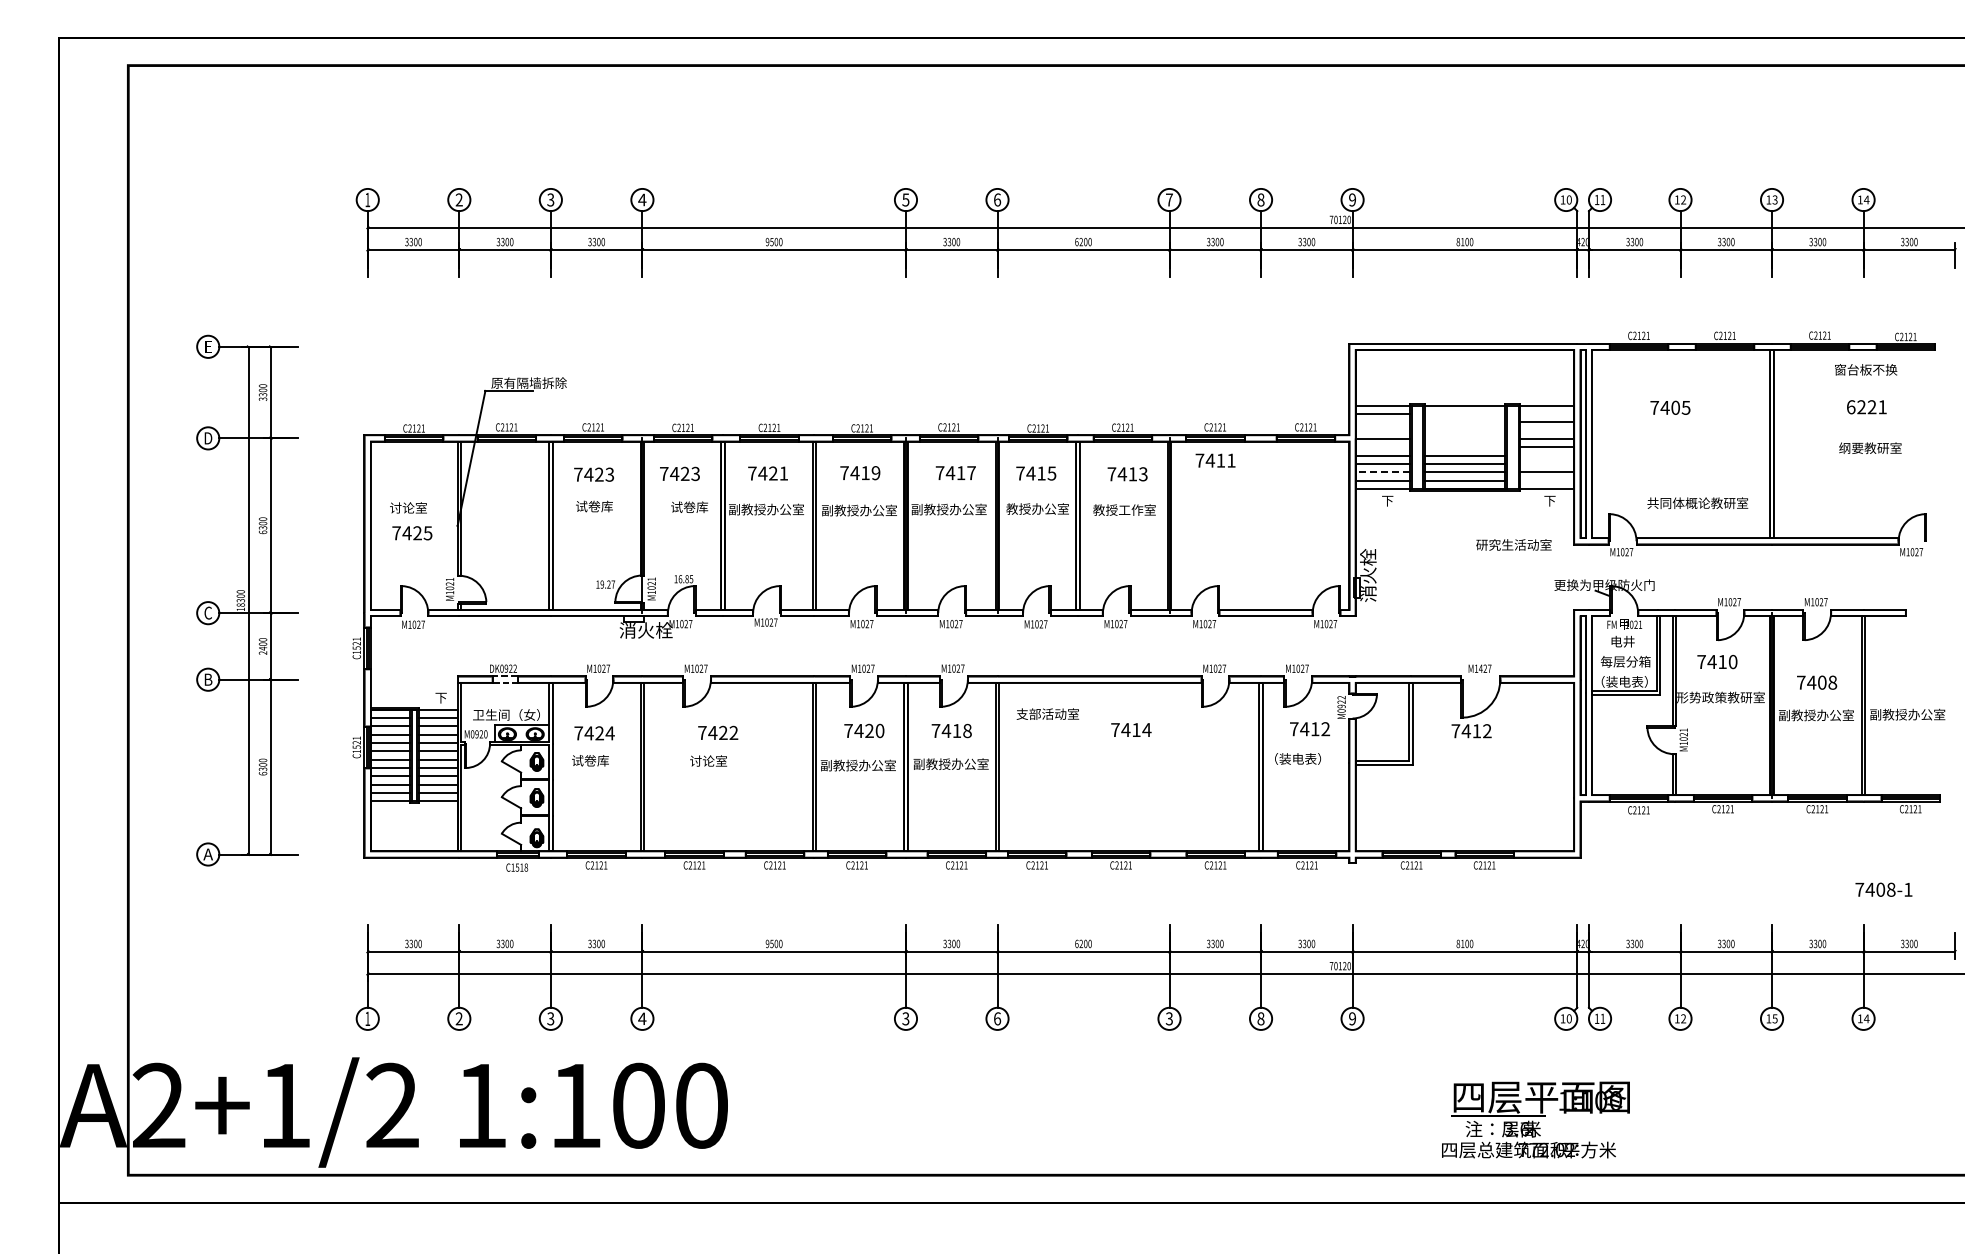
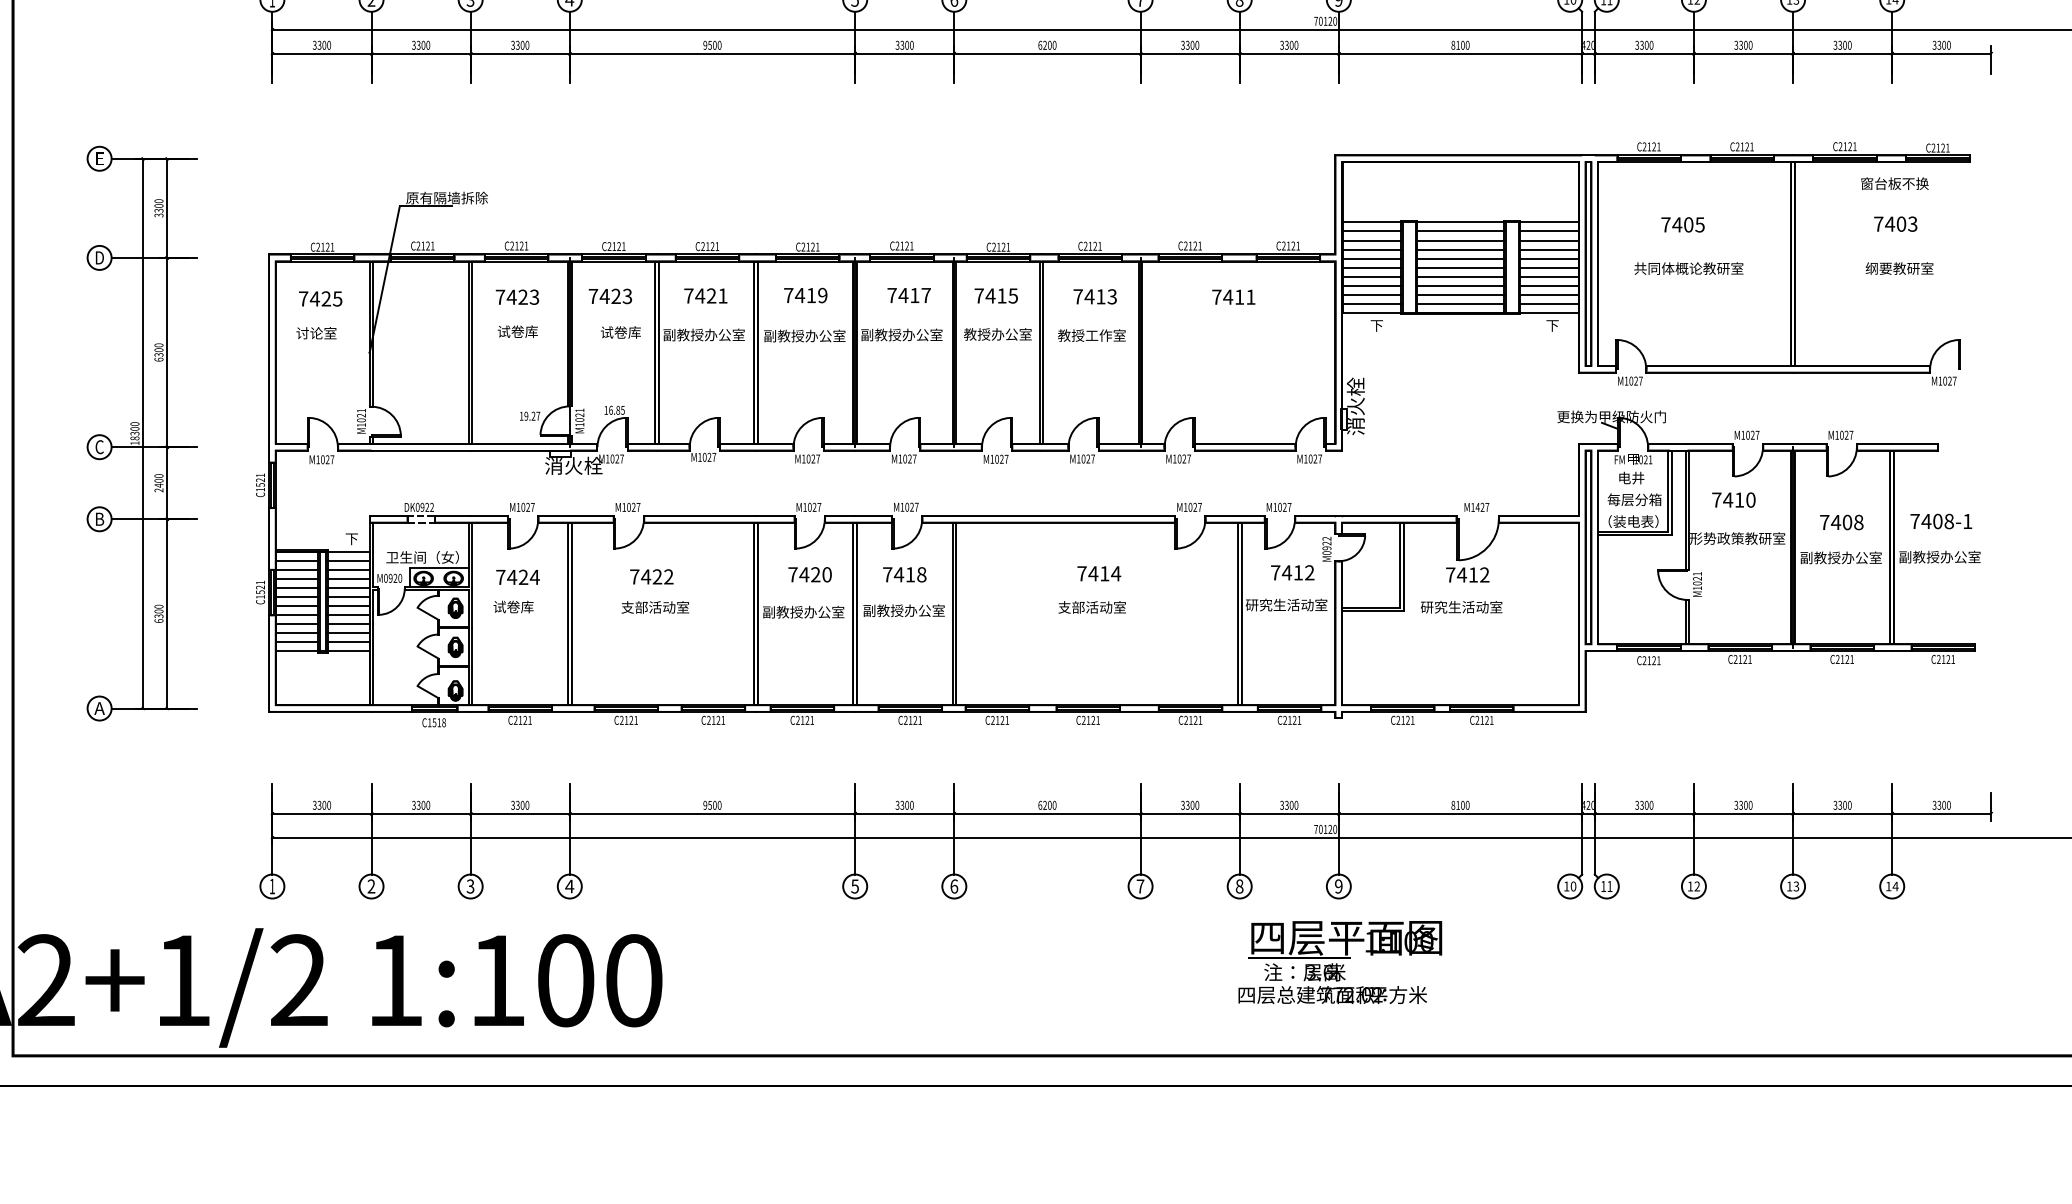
text: (1866, 407) -> (1895, 224), 6221 -> 7403
line: (1465, 413) -> (1461, 230), added
line: (1546, 413) -> (1548, 230), added
line: (1383, 422) -> (1372, 240), added
line: (1465, 422) -> (1461, 240), added
line: (1383, 430) -> (1372, 249), added
line: (1465, 430) -> (1461, 249), added
line: (1546, 430) -> (1548, 249), added
line: (1465, 438) -> (1461, 258), added
line: (1383, 447) -> (1372, 267), added
line: (1465, 447) -> (1461, 267), added
line: (1546, 455) -> (1548, 276), added
text: (1215, 460) -> (1233, 297), moved
line: (1546, 463) -> (1548, 285), added
line: (1383, 472) -> (1372, 294), dashed -> solid
line: (1546, 480) -> (1548, 303), added
text: (1697, 502) -> (1688, 267), moved
text: (412, 533) -> (320, 299), moved
text: (1513, 544) -> (1461, 606), moved
text: (1047, 713) -> (1091, 606), moved
text: (1303, 758) -> (1285, 604), （装电表） -> 研究生活动室
text: (721, 760) -> (655, 606), 讨论室 -> 支部活动室
text: (1883, 889) -> (1940, 521), moved
text: (1774, 1016) -> (1795, 883), 15 -> 13
text: (905, 1018) -> (854, 886), 3 -> 5
text: (1168, 1018) -> (1139, 886), 3 -> 7
text: (1535, 1119) -> (1339, 961), moved

